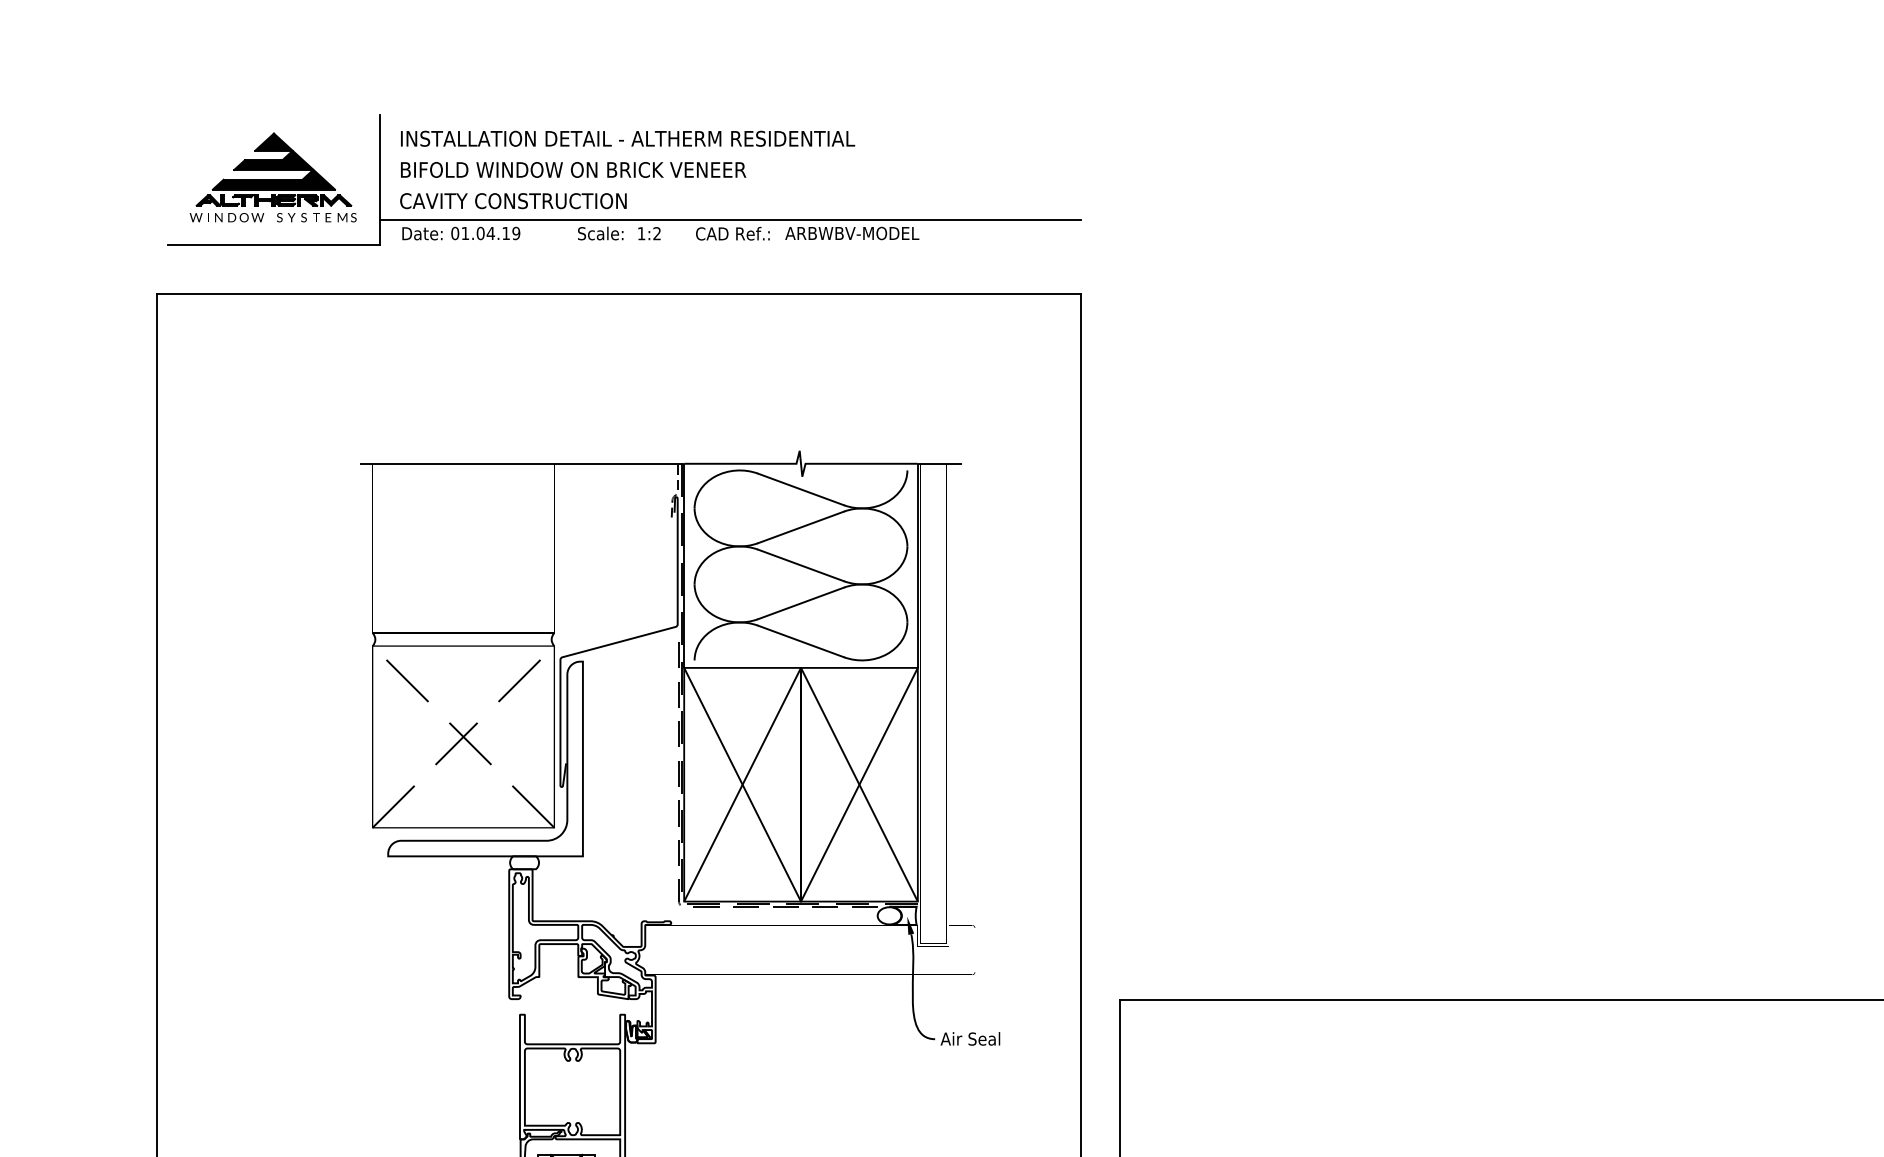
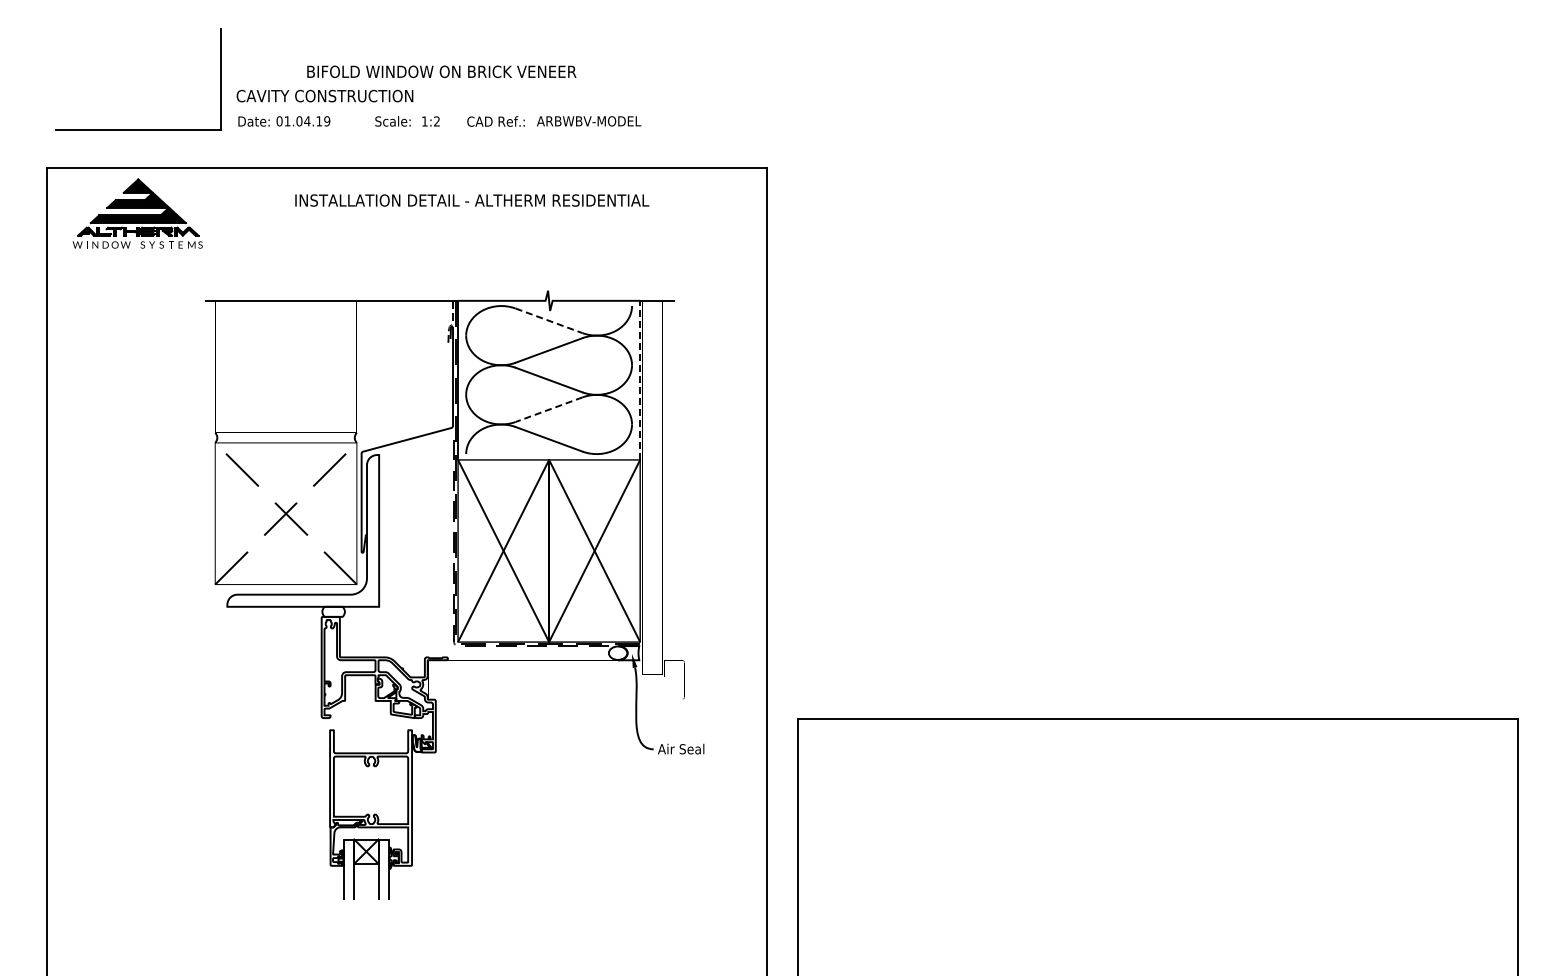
text: (628, 138) -> (472, 200), moved
text: (573, 169) -> (441, 71), moved
part: (272, 177) -> (137, 213), moved
line: (729, 219) -> (493, 110), removed
line: (801, 489) -> (549, 320), solid -> dashed
line: (918, 565) -> (640, 380), solid -> dashed
line: (801, 603) -> (549, 409), solid -> dashed

